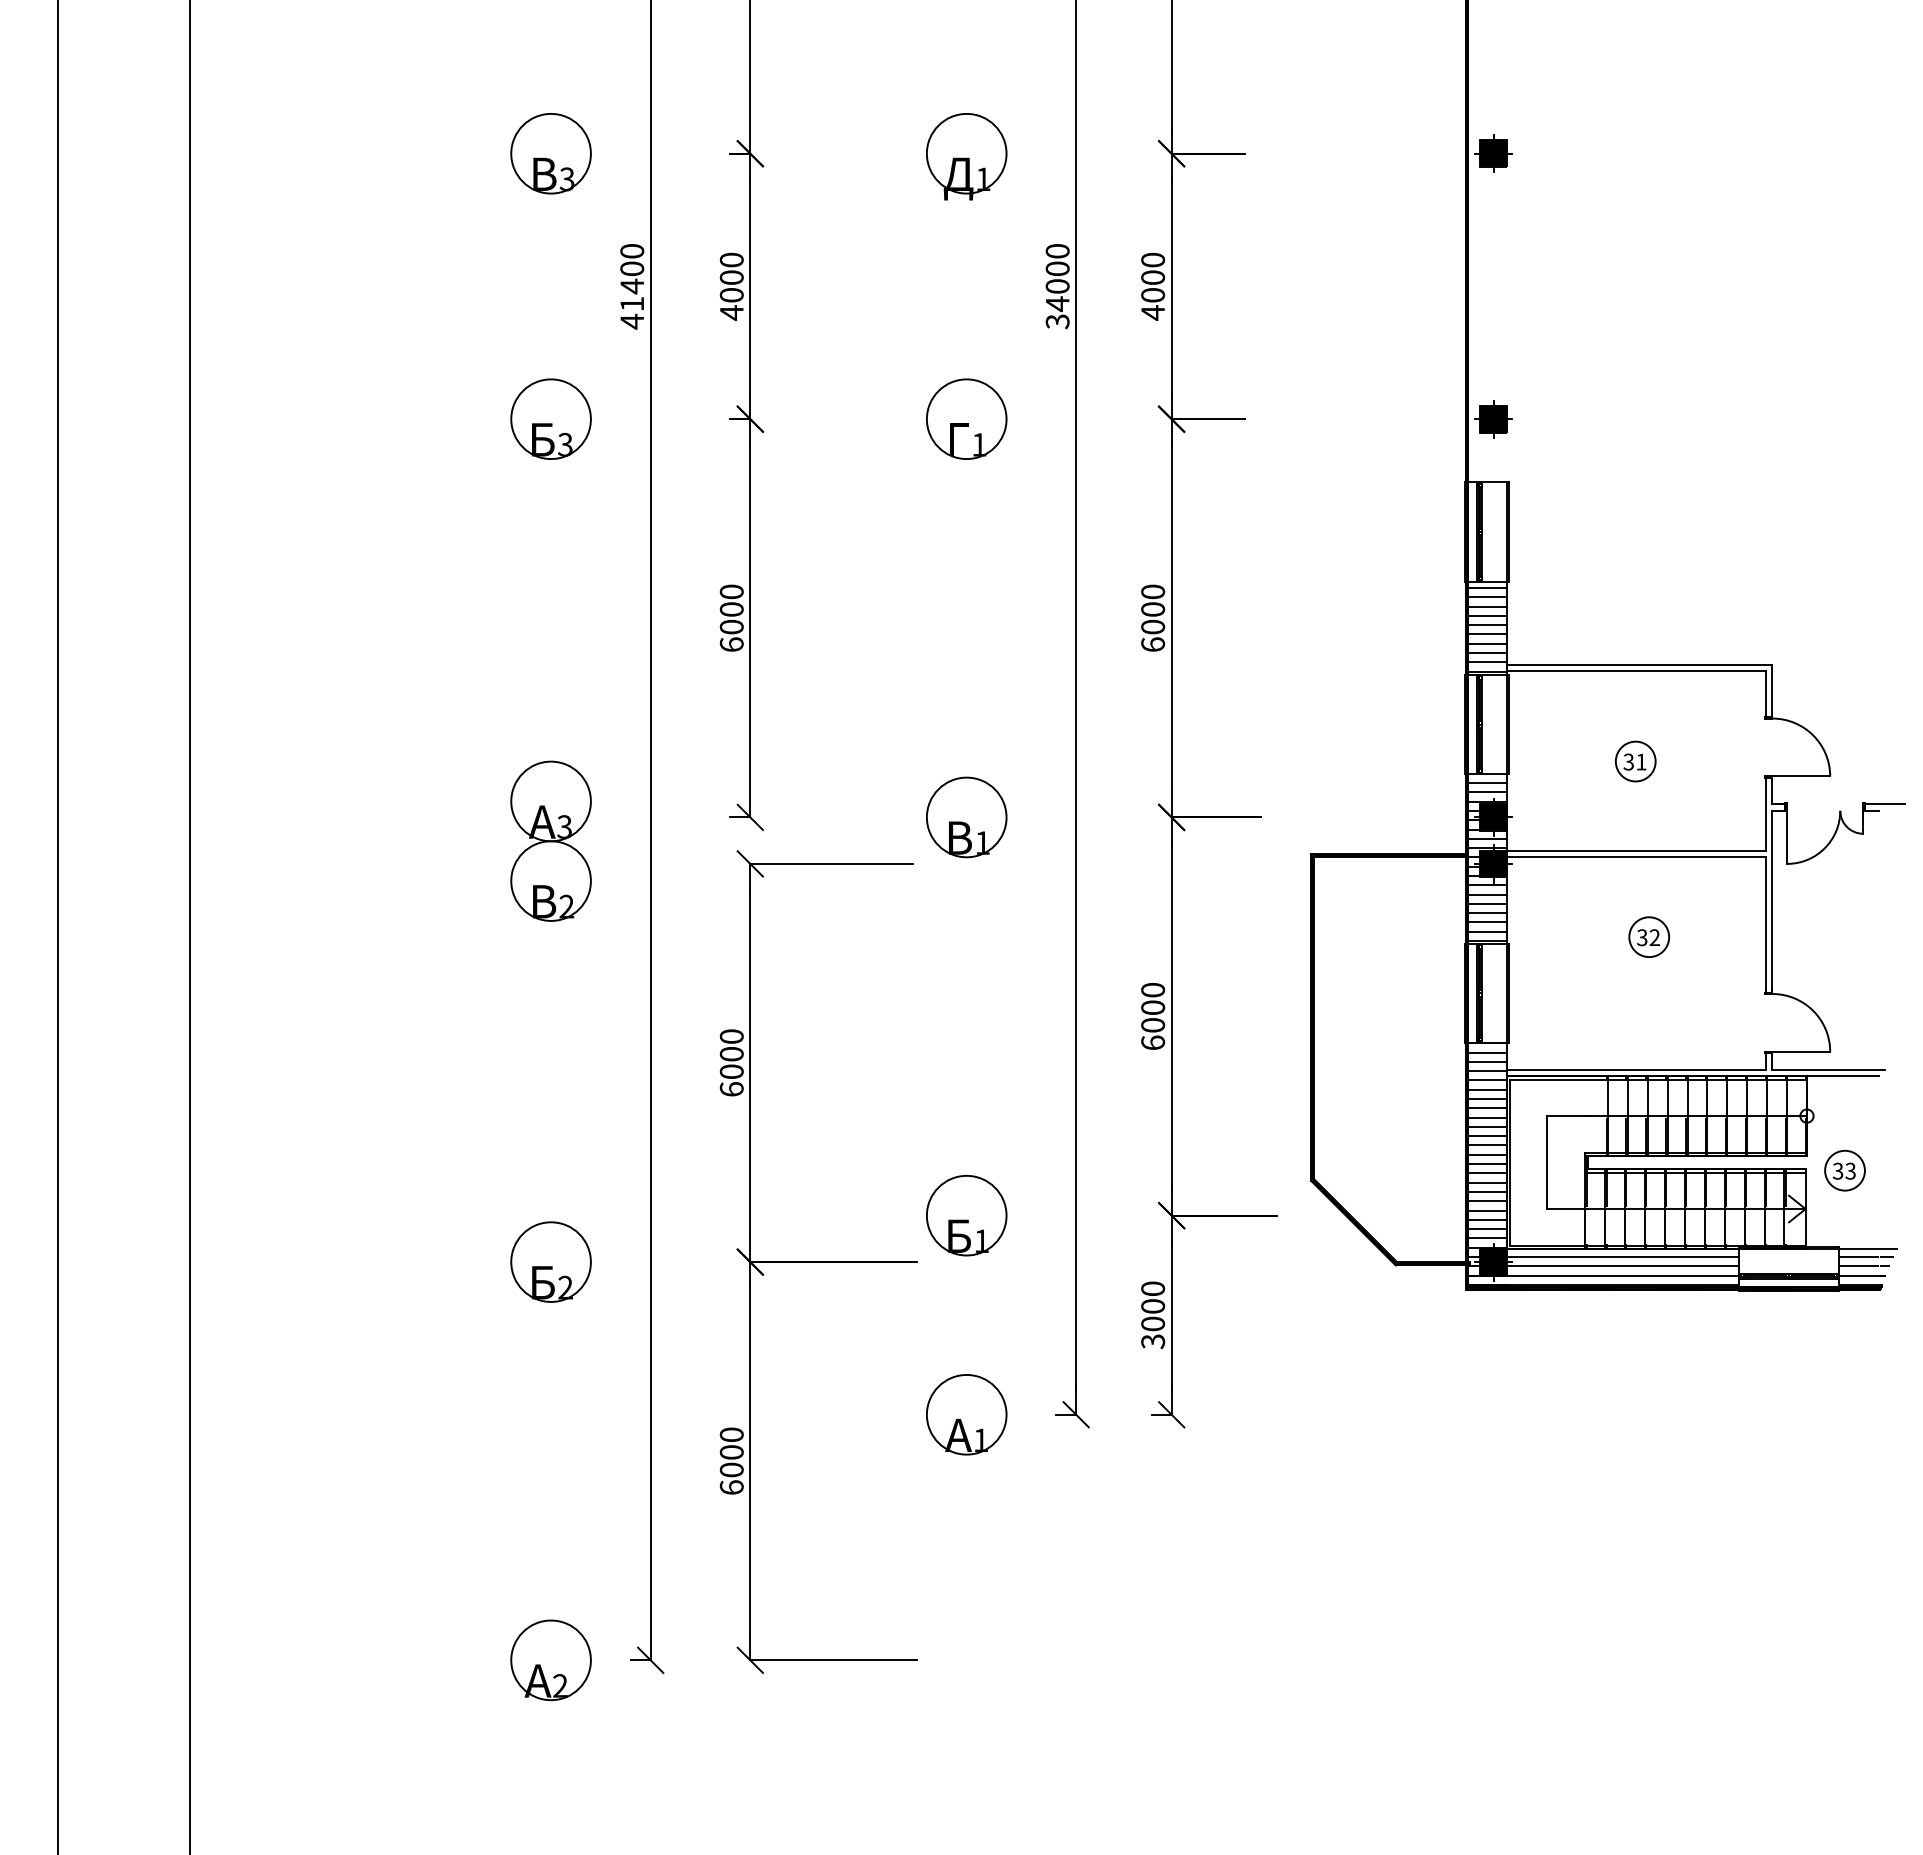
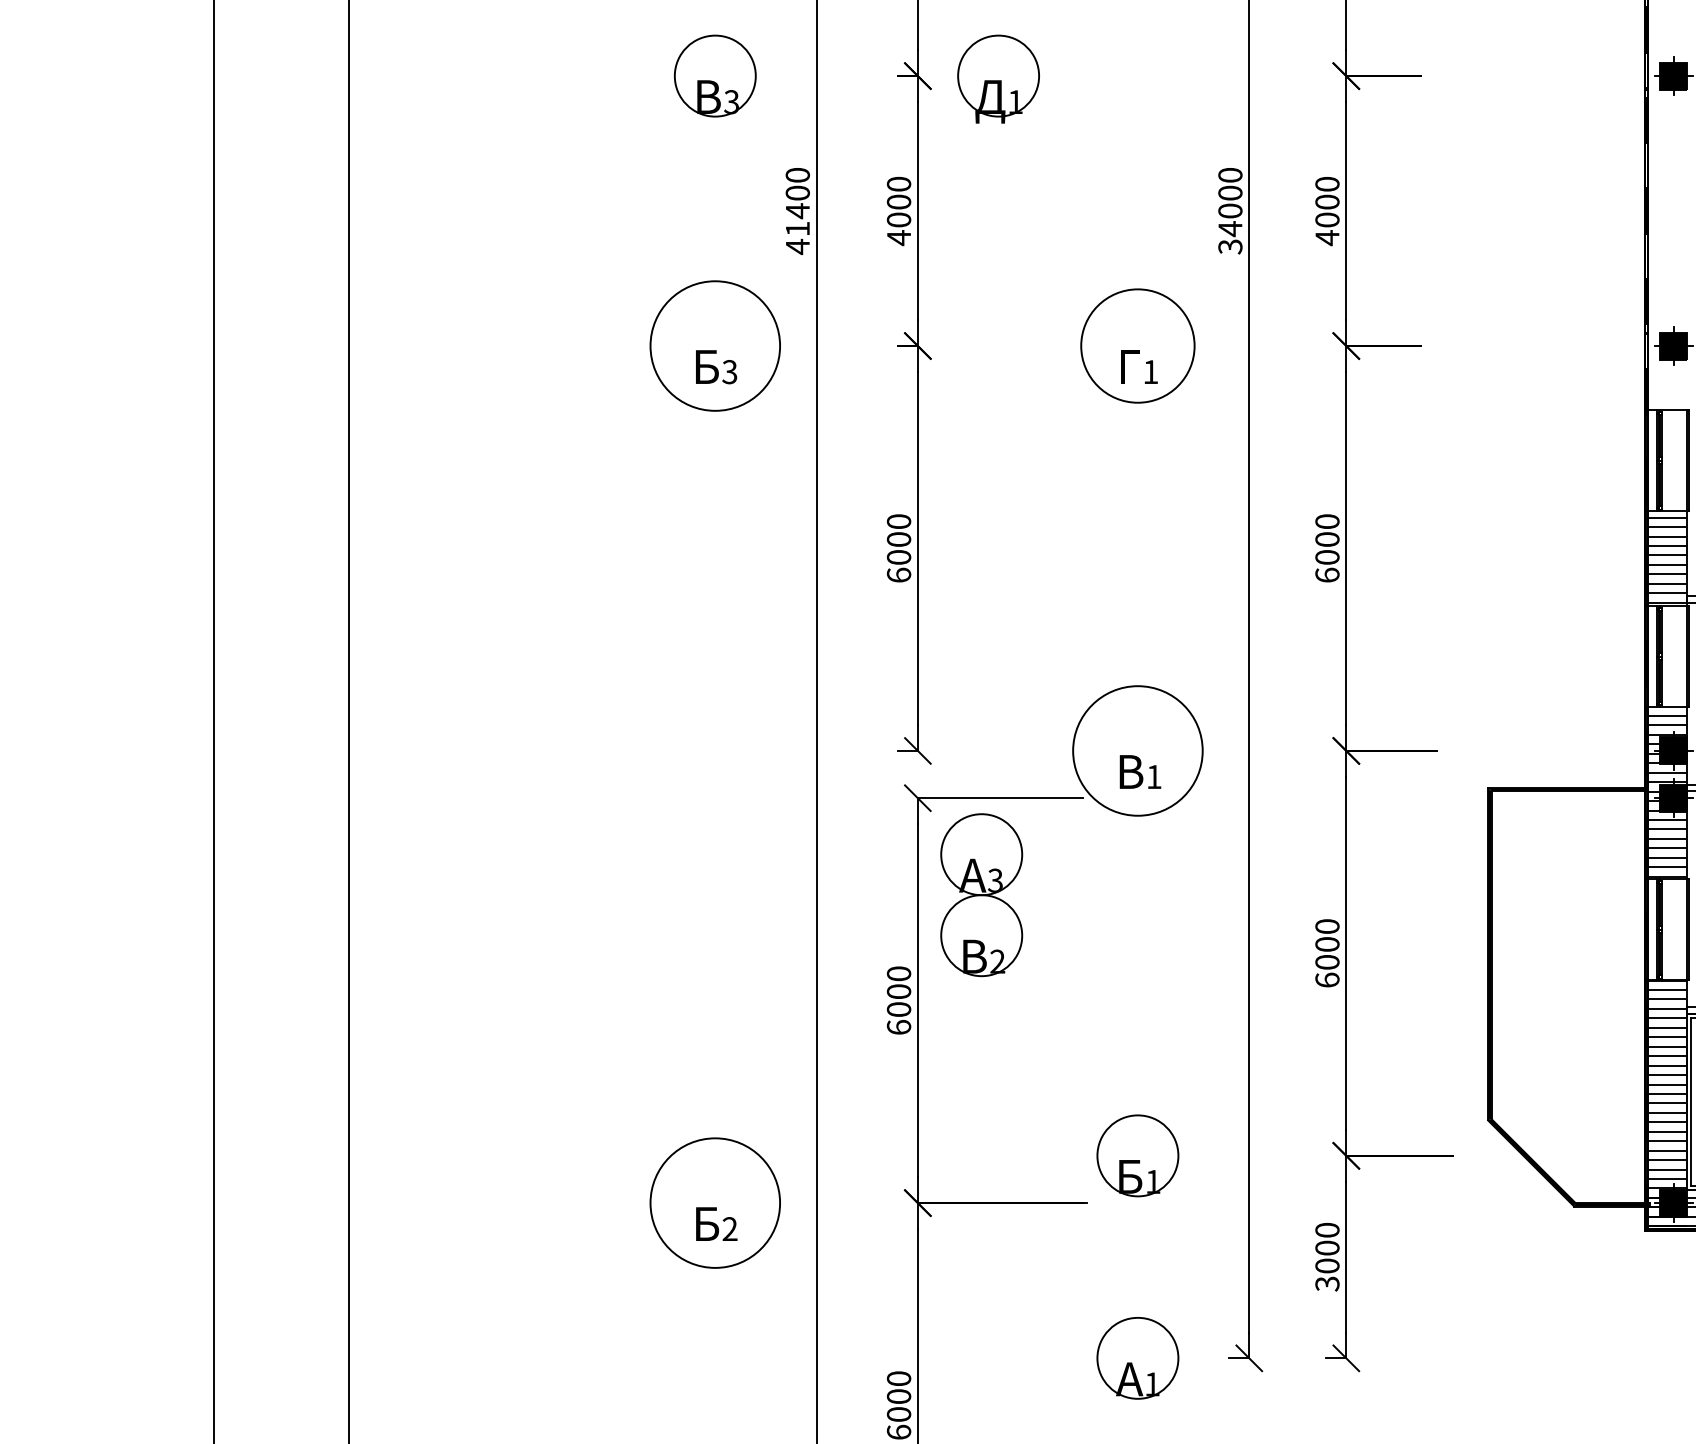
part: (966, 156) -> (998, 78), moved
circle: (550, 419) -> (714, 346), size x1.6
circle: (966, 419) -> (1137, 346), size x1.4
circle: (966, 817) -> (1137, 751), size x1.6
part: (550, 840) -> (981, 894), moved
circle: (550, 1261) -> (714, 1202), size x1.6

